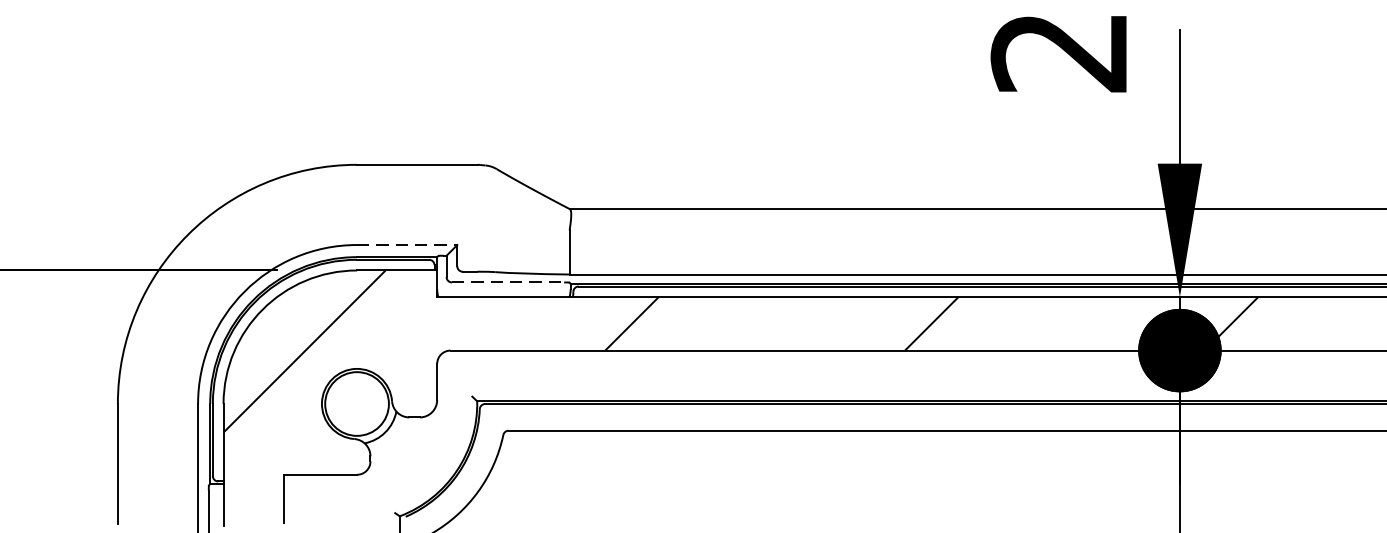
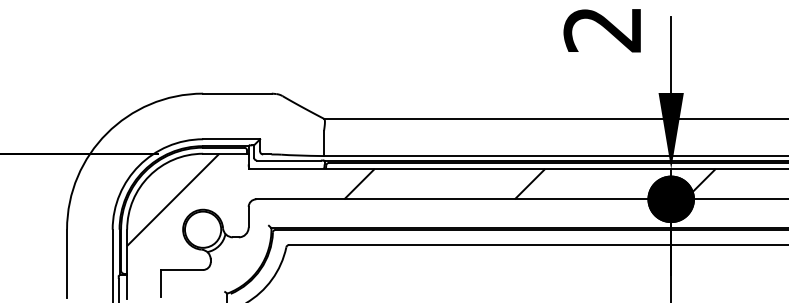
line: (406, 245) -> (231, 139), dashed -> solid
line: (508, 282) -> (289, 160), dashed -> solid

